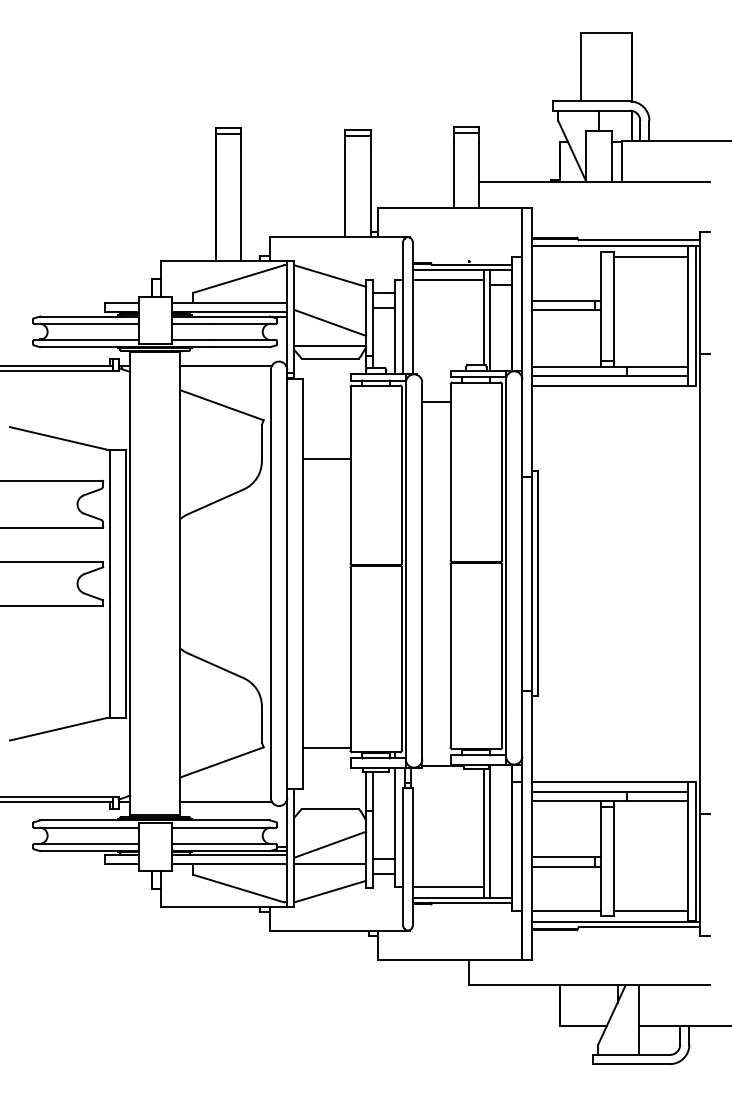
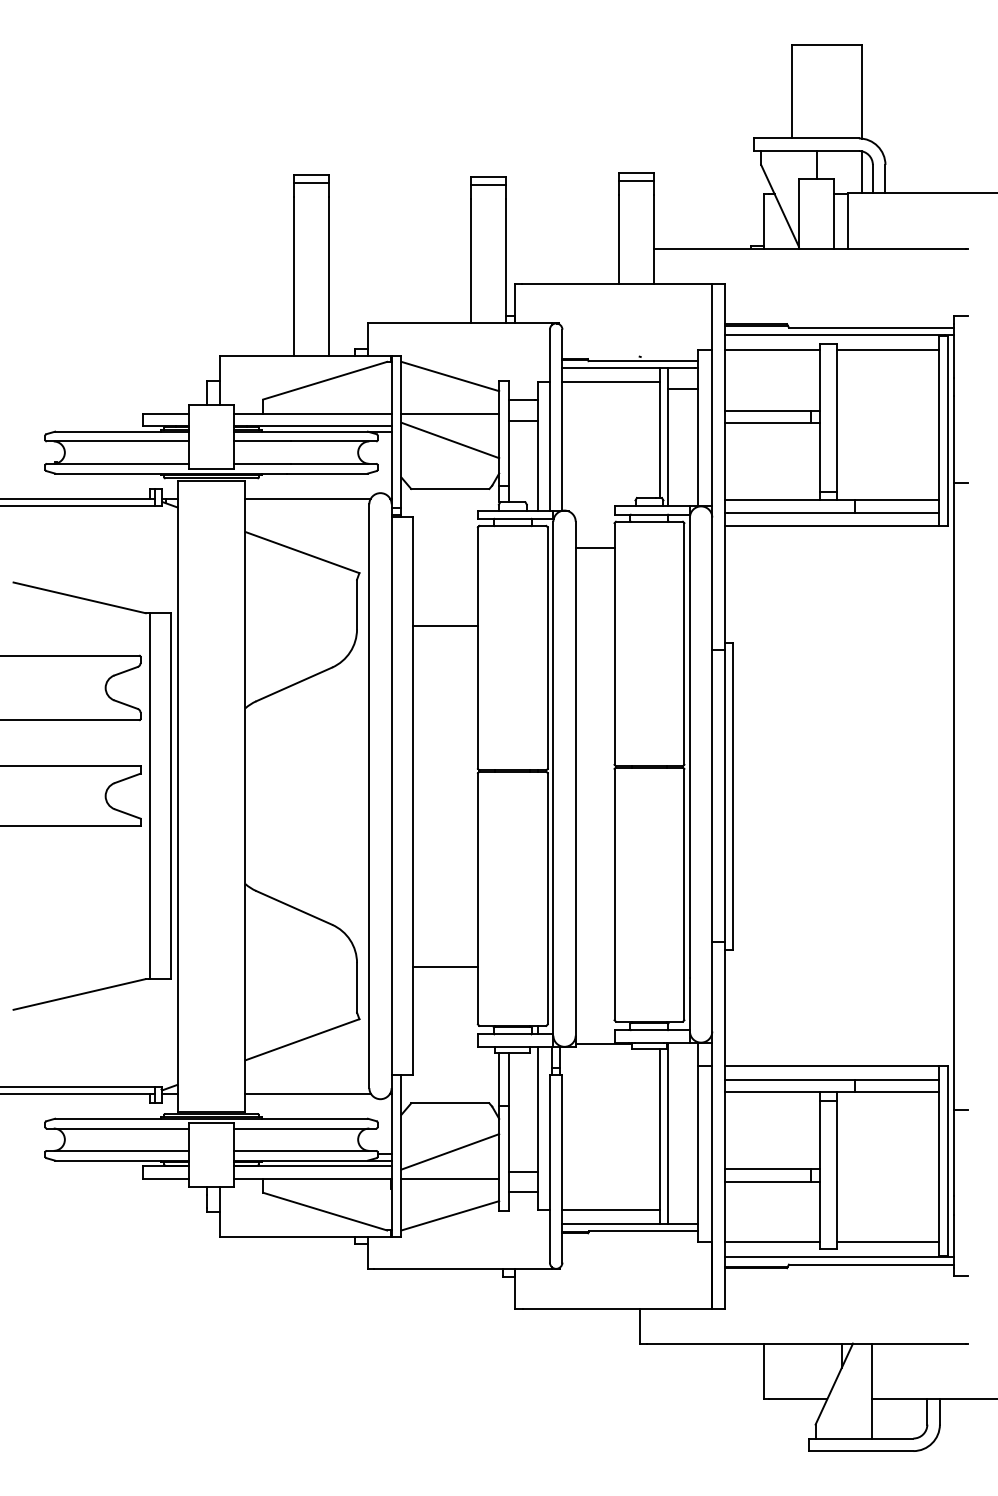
line: (565, 256) -> (771, 350), added
line: (330, 345) -> (450, 413), moved
line: (326, 748) -> (444, 966), moved

